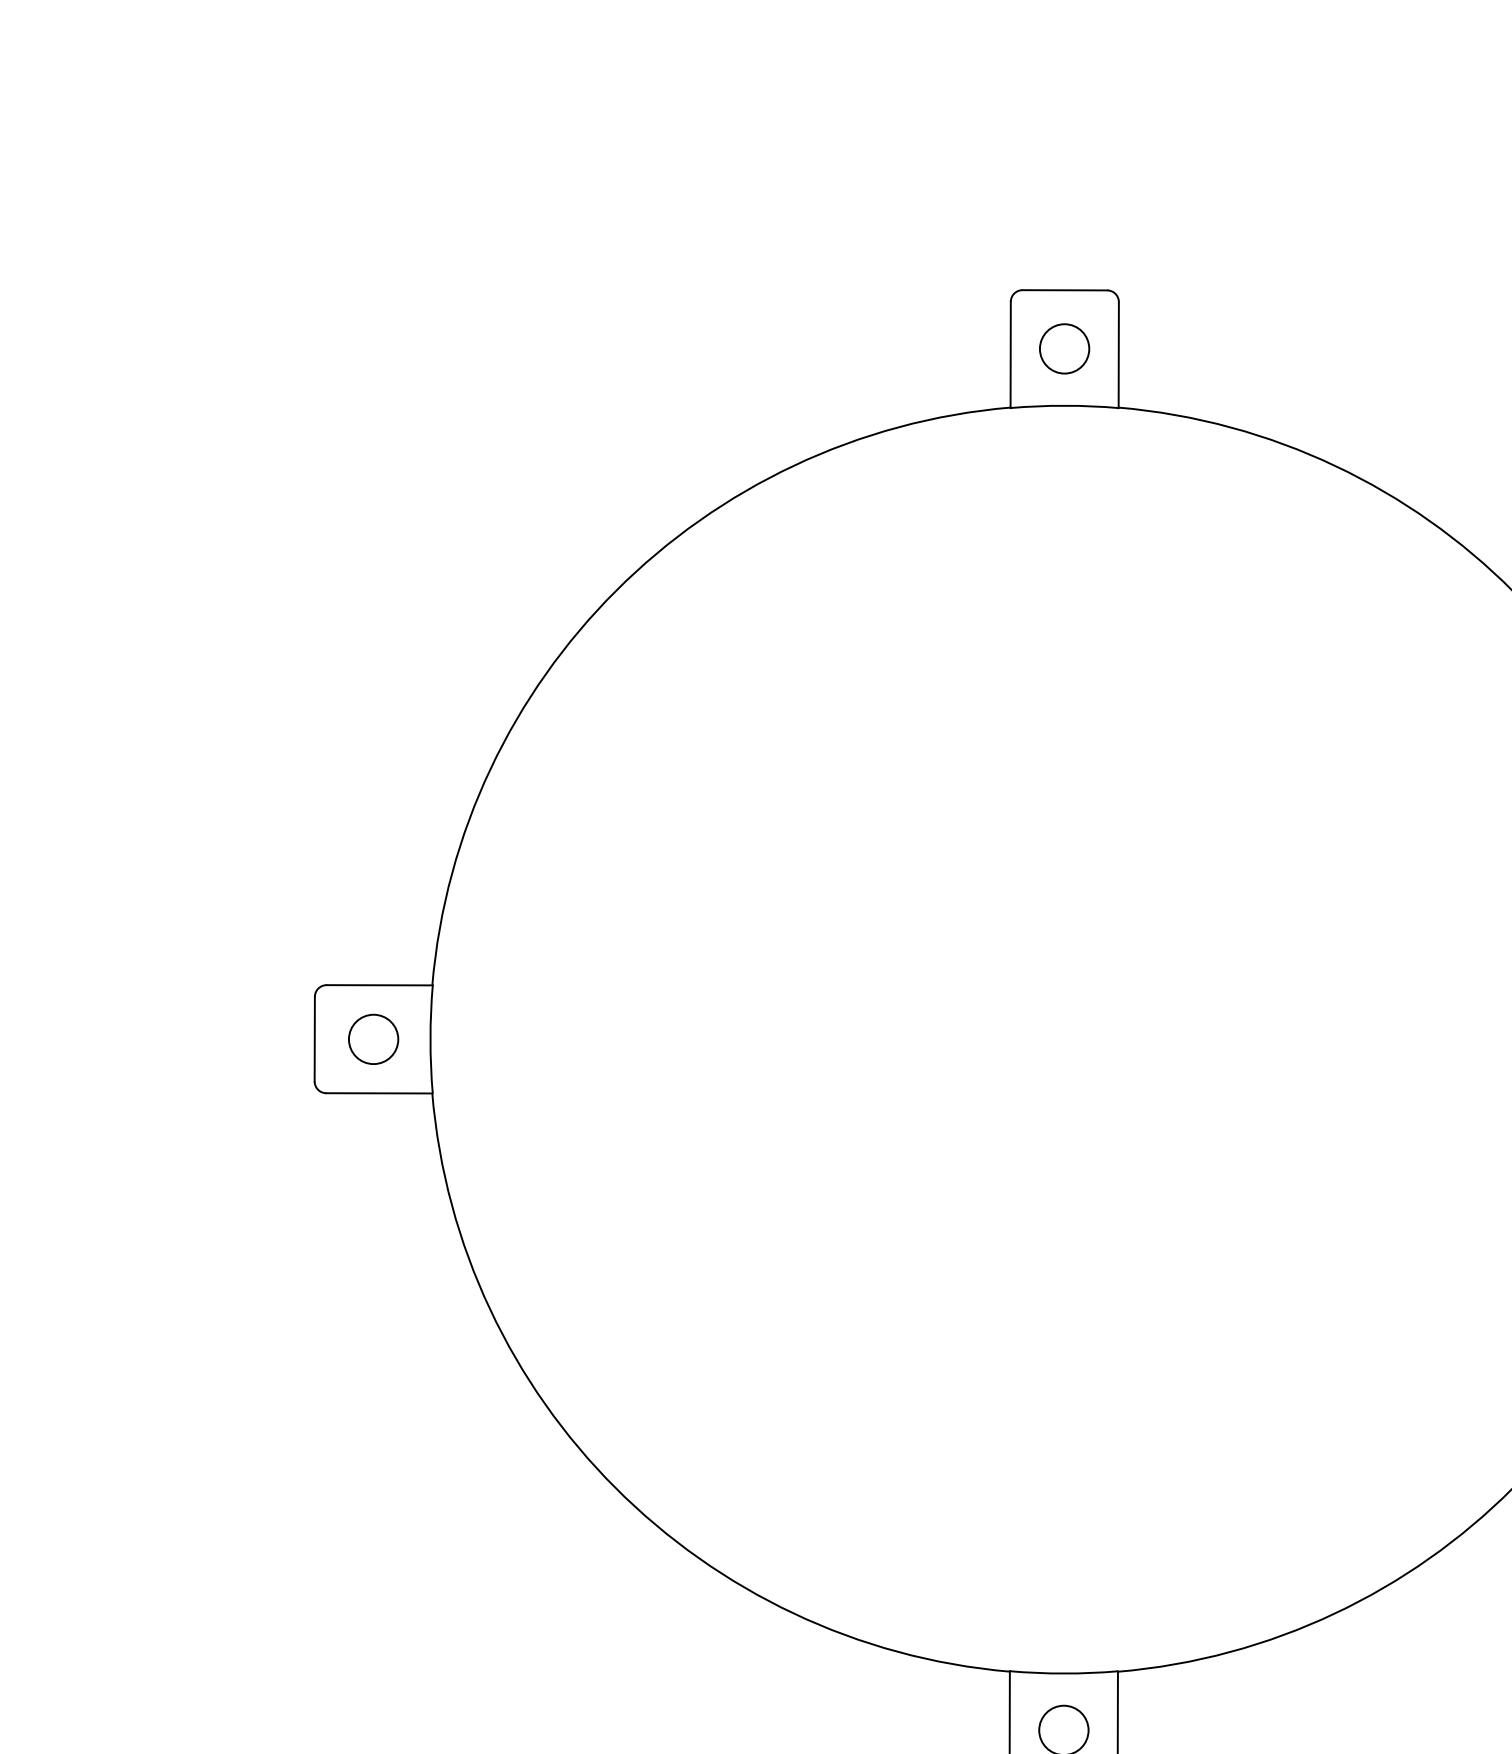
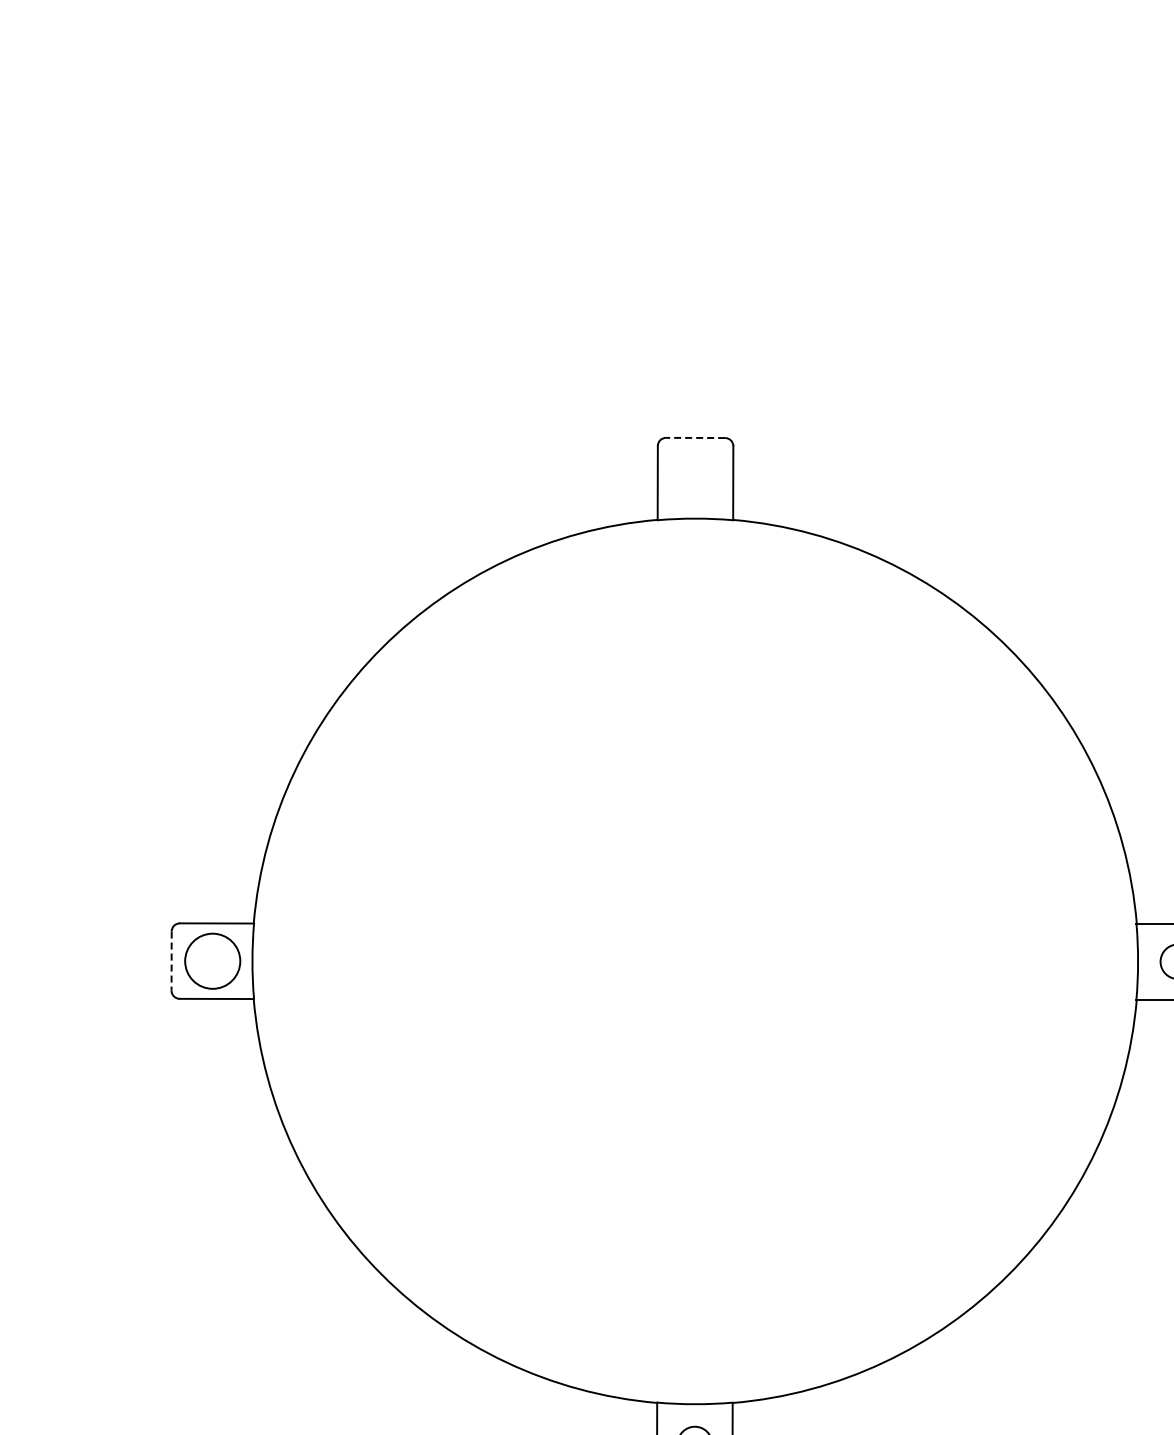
line: (1064, 289) -> (695, 437), solid -> dashed
circle: (1064, 348) -> (695, 478), removed
line: (314, 1039) -> (171, 961), solid -> dashed
circle: (373, 1039) -> (212, 961), size x1.6

